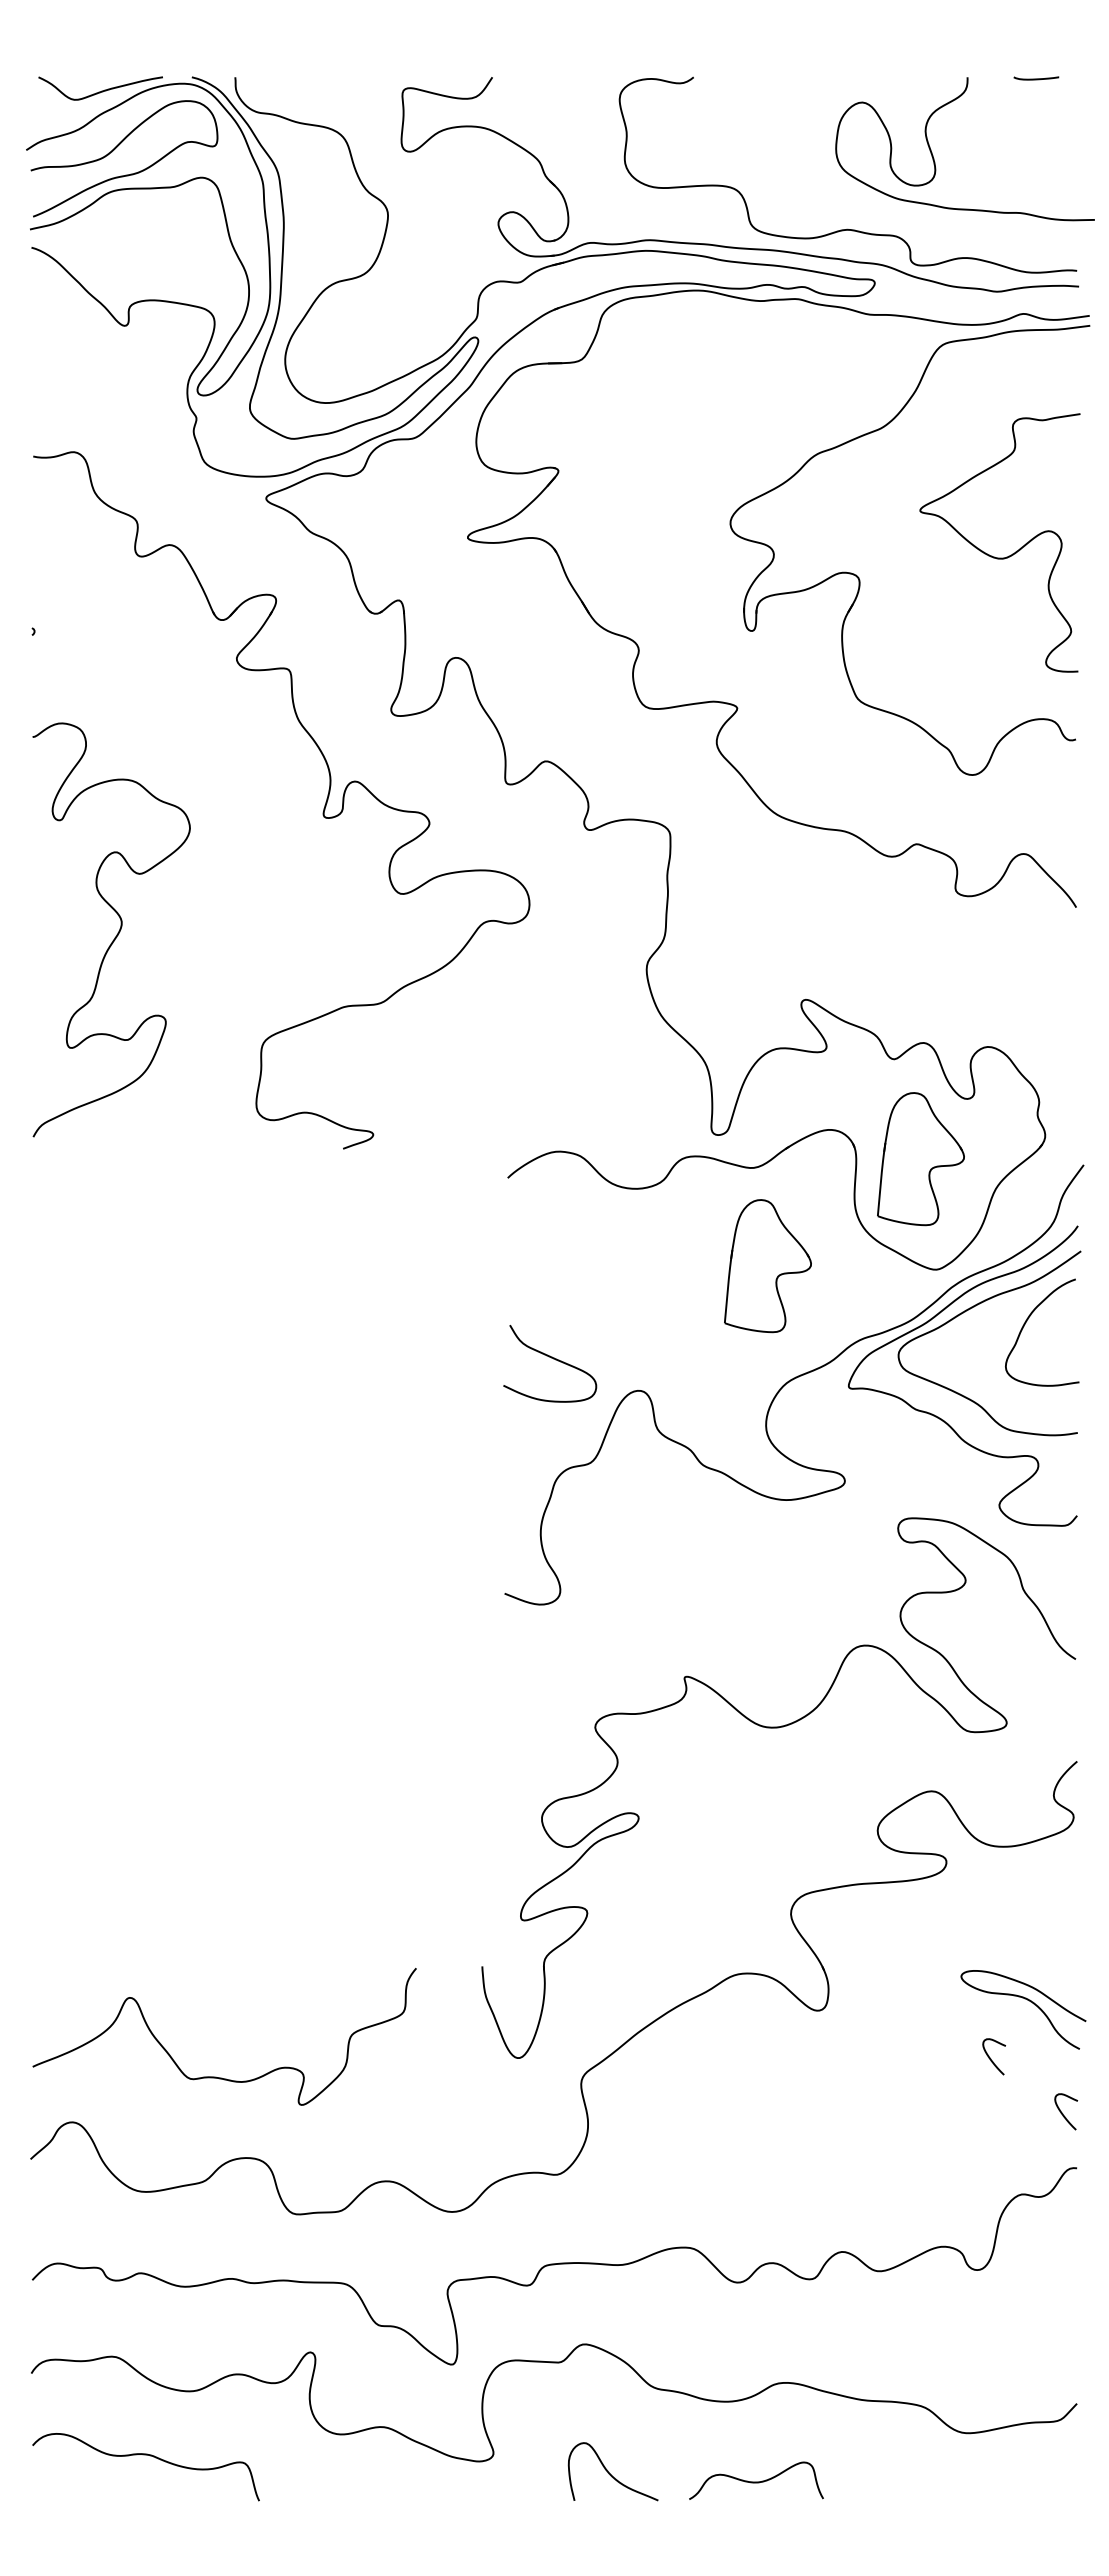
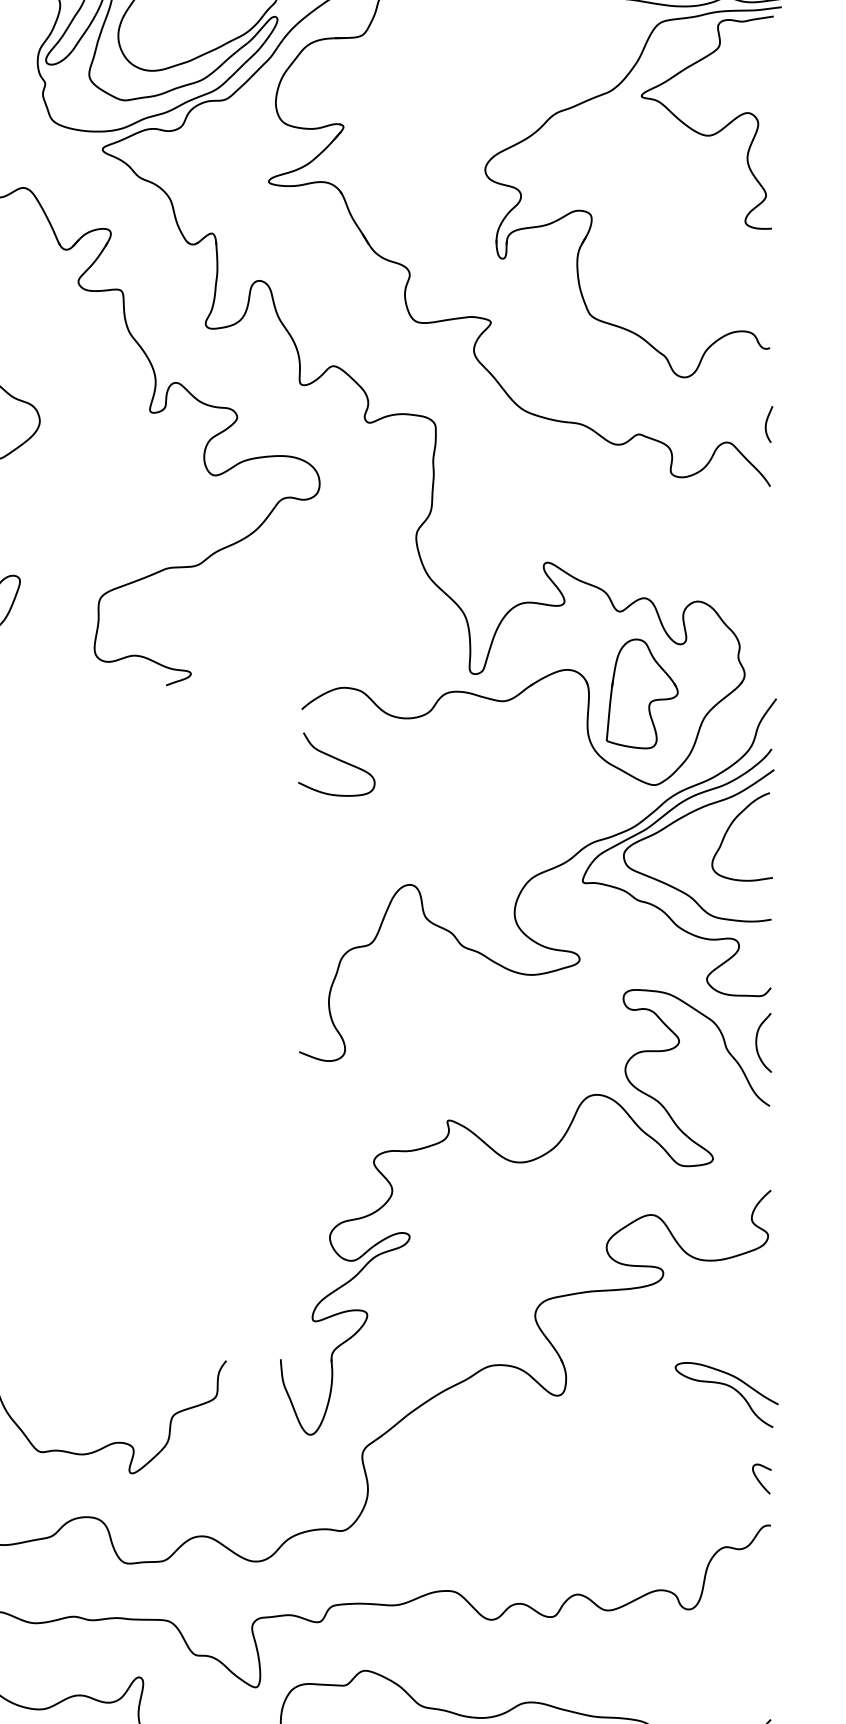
curve: (994, 556) -> (702, 133), moved
curve: (1072, 830) -> (767, 423), added
part: (767, 1266) -> (515, 782), removed
curve: (553, 1359) -> (339, 761), moved
curve: (1060, 1582) -> (757, 1042), added
curve: (991, 2058) -> (700, 1435), removed

